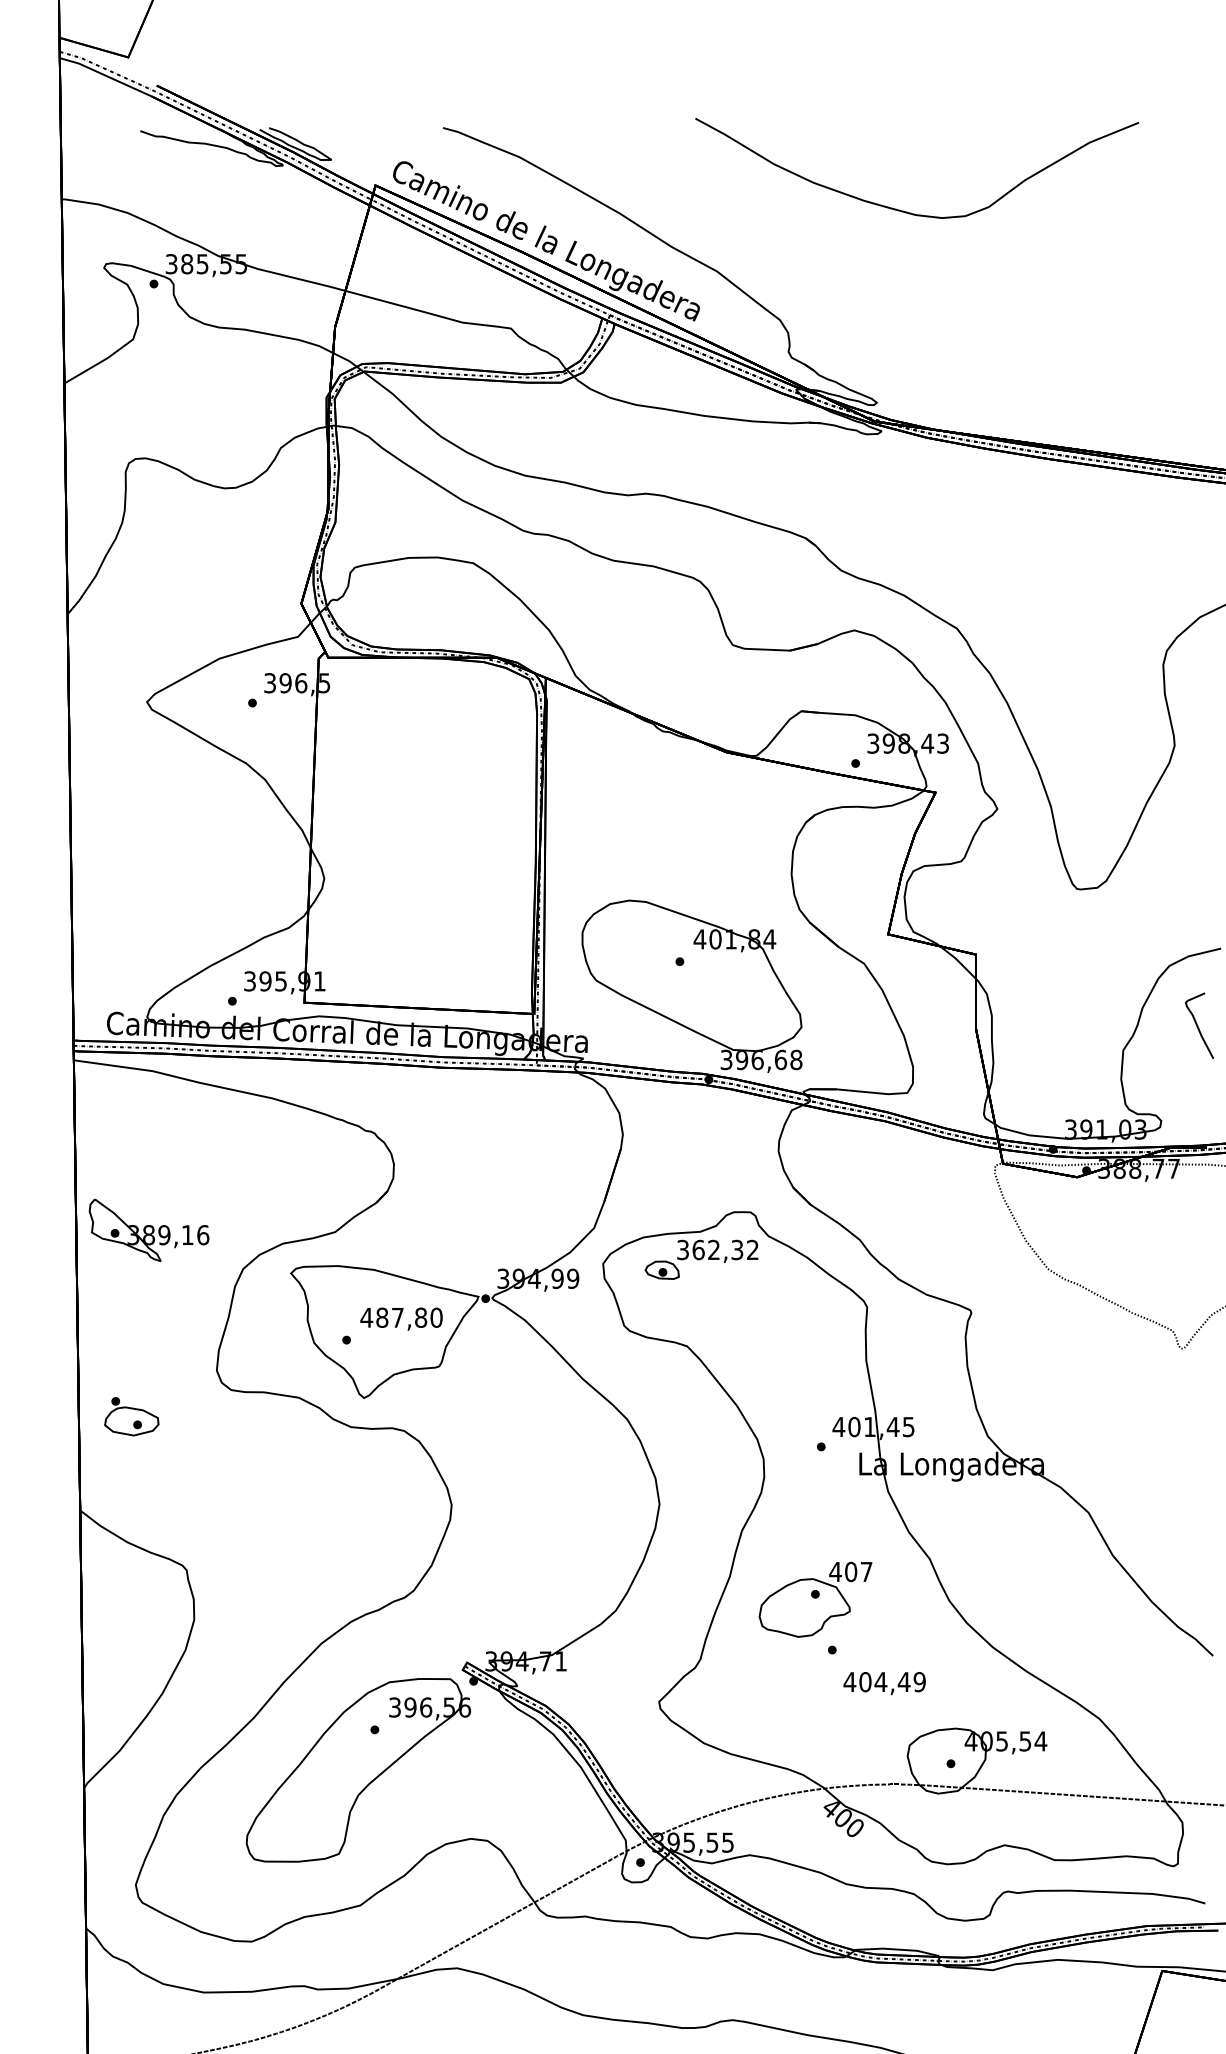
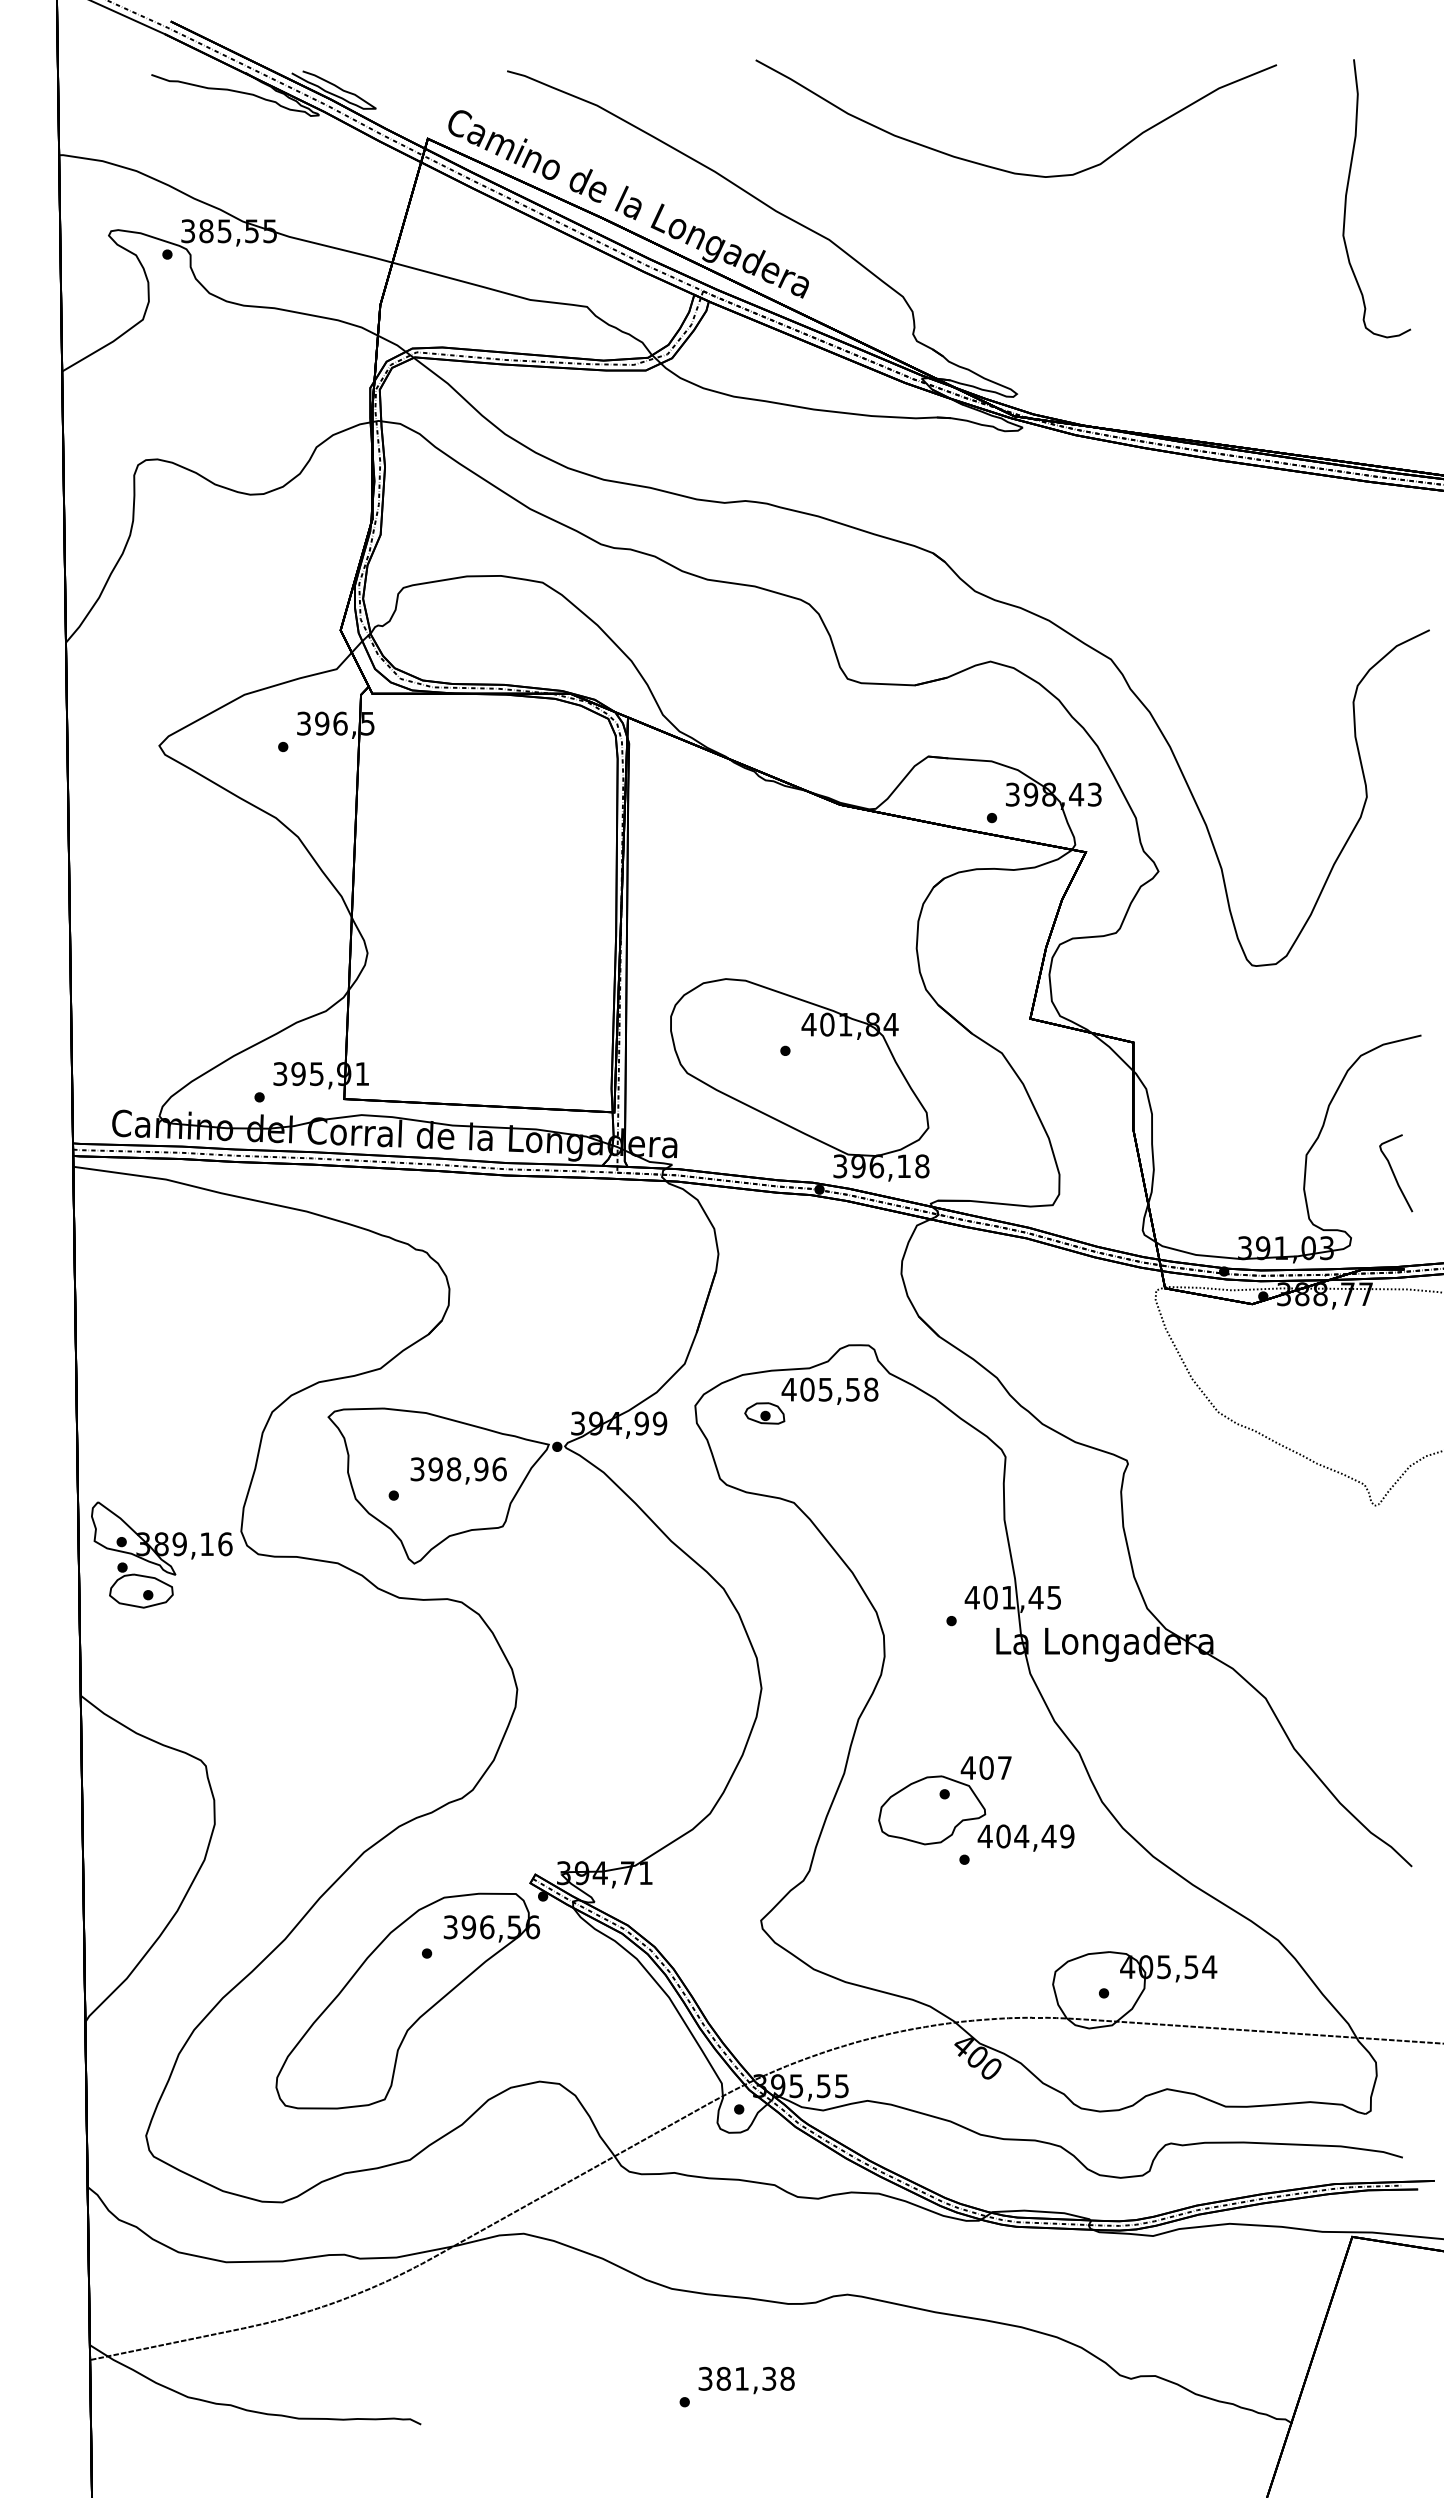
curve: (907, 211) -> (1004, 169), moved
curve: (1158, 232) -> (1347, 194), added
curve: (1198, 1026) -> (1394, 1173), moved
text: (781, 1060) -> (904, 1166), 396,68 -> 396,18
part: (148, 1230) -> (161, 1538), moved
text: (717, 1249) -> (829, 1389), 362,32 -> 405,58
text: (400, 1317) -> (457, 1469), 487,80 -> 398,96
text: (884, 1683) -> (1025, 1837), moved

